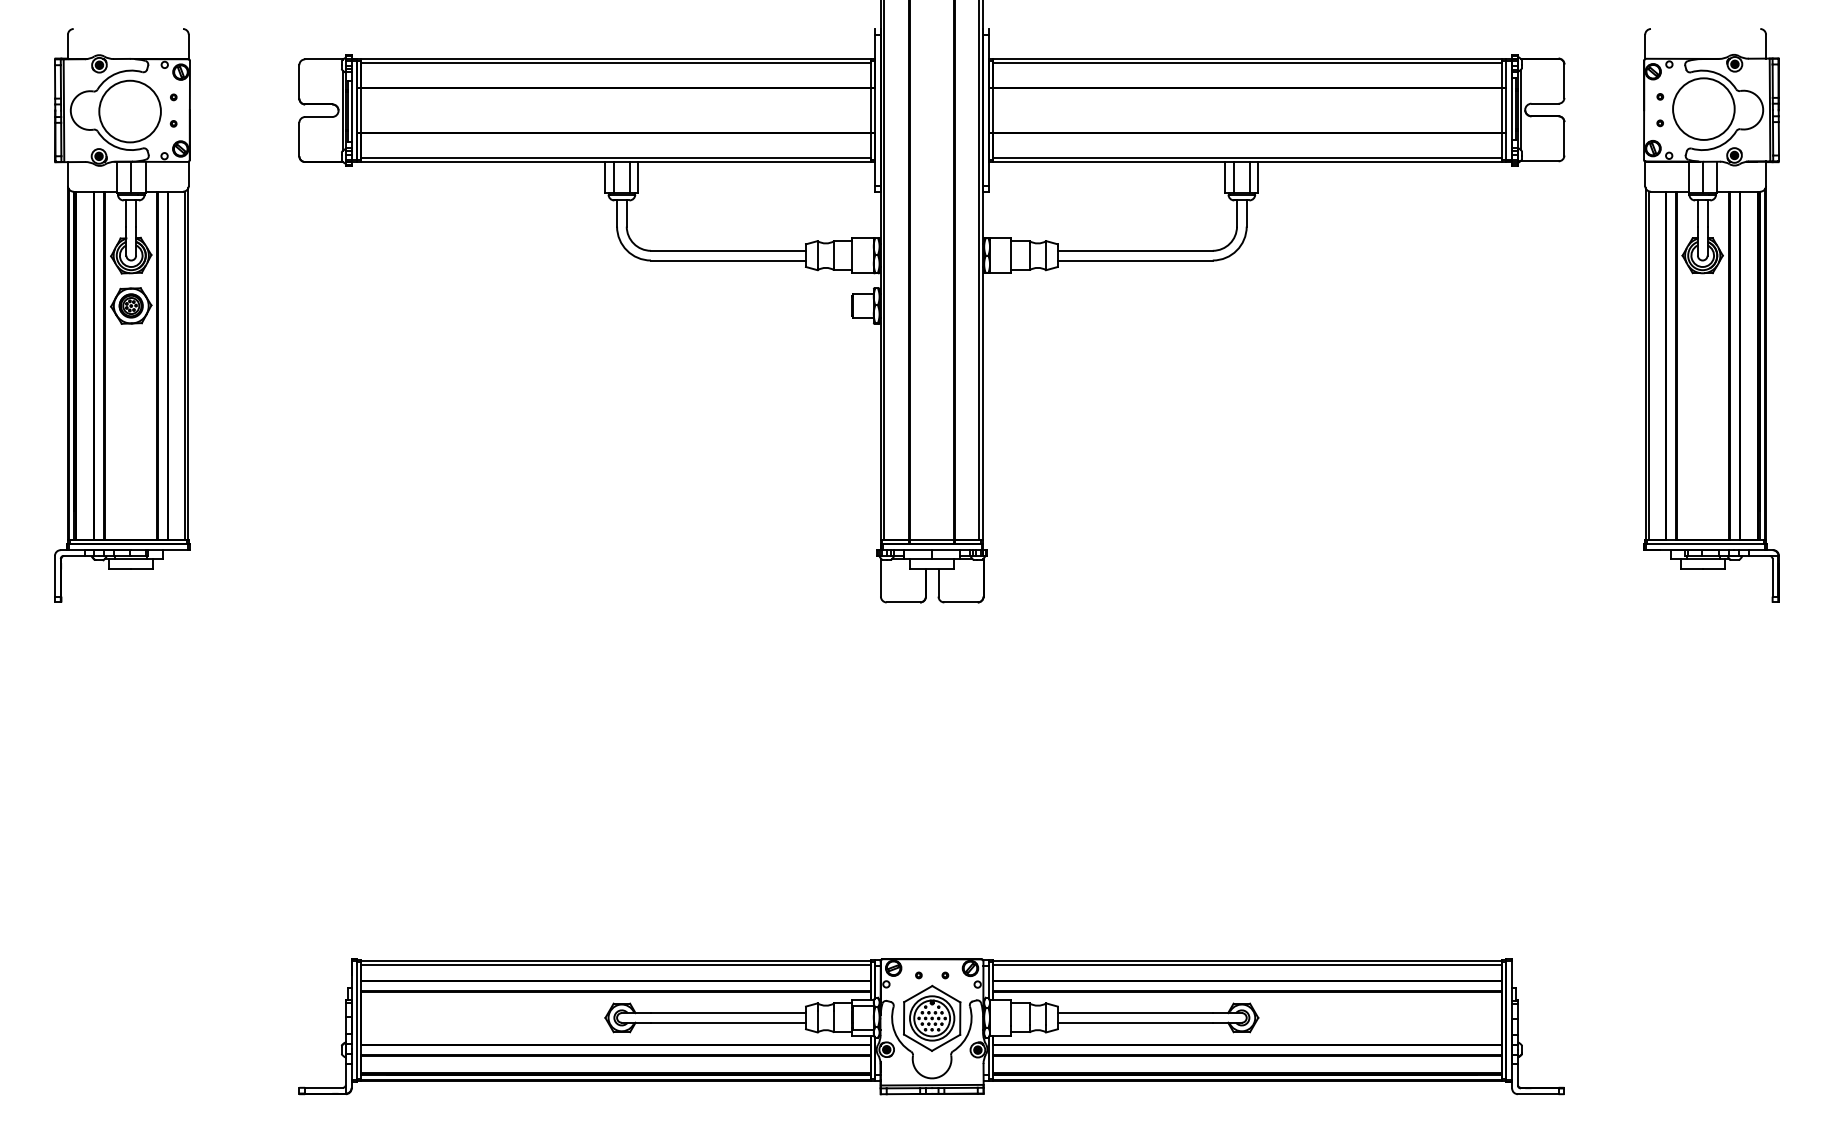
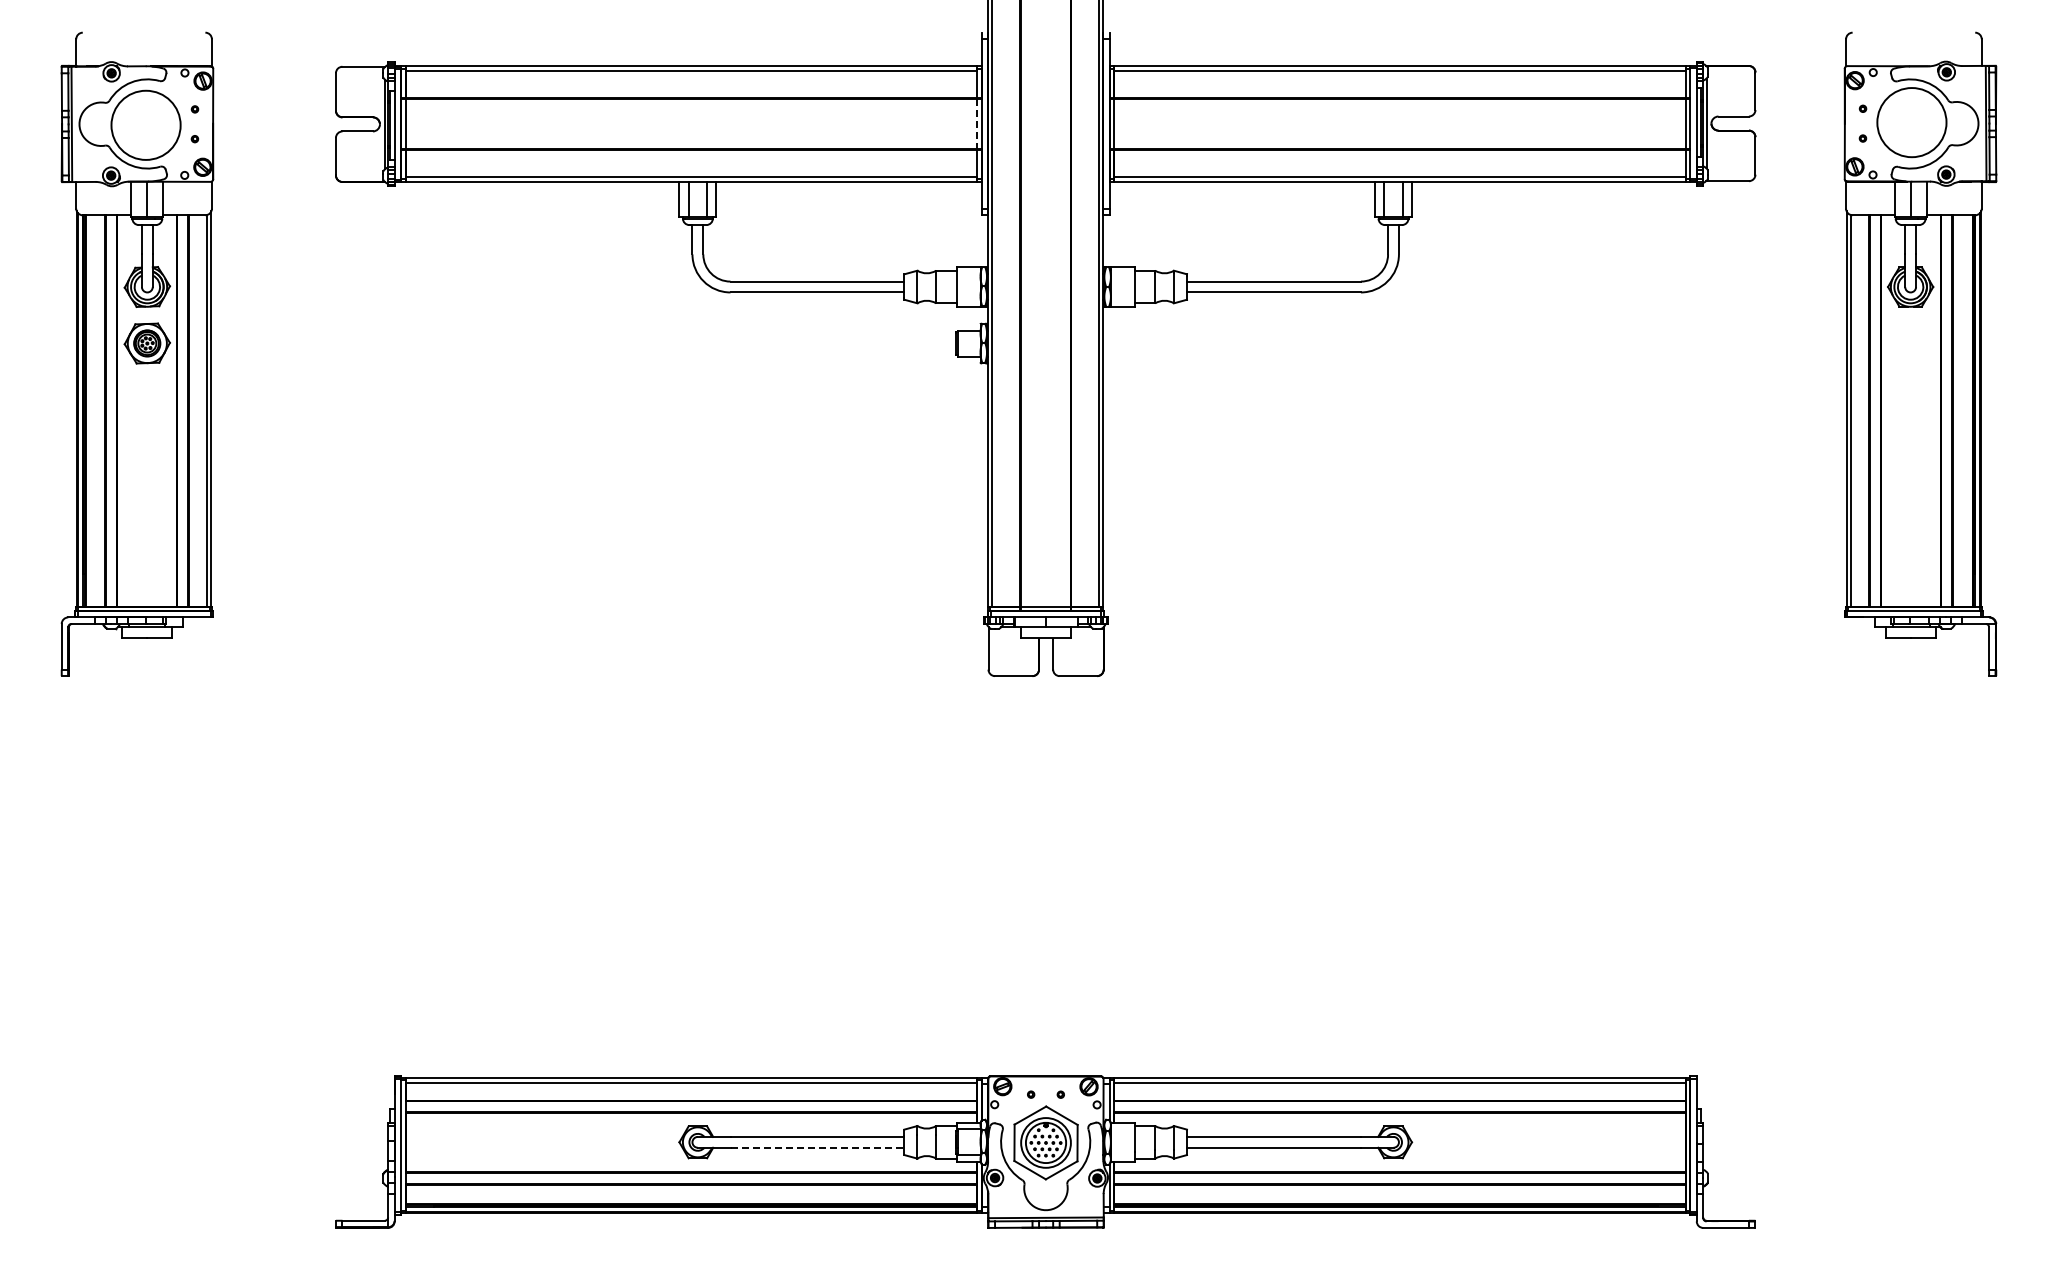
line: (871, 109) -> (977, 123), solid -> dashed
line: (728, 1022) -> (817, 1147), solid -> dashed

